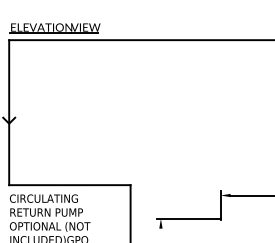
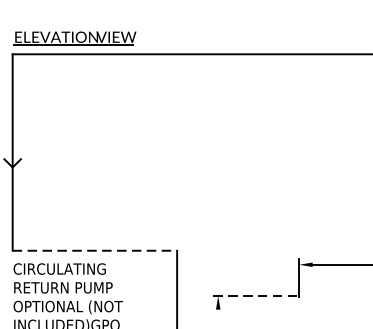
line: (69, 185) -> (94, 251), solid -> dashed
line: (188, 218) -> (255, 295), solid -> dashed

